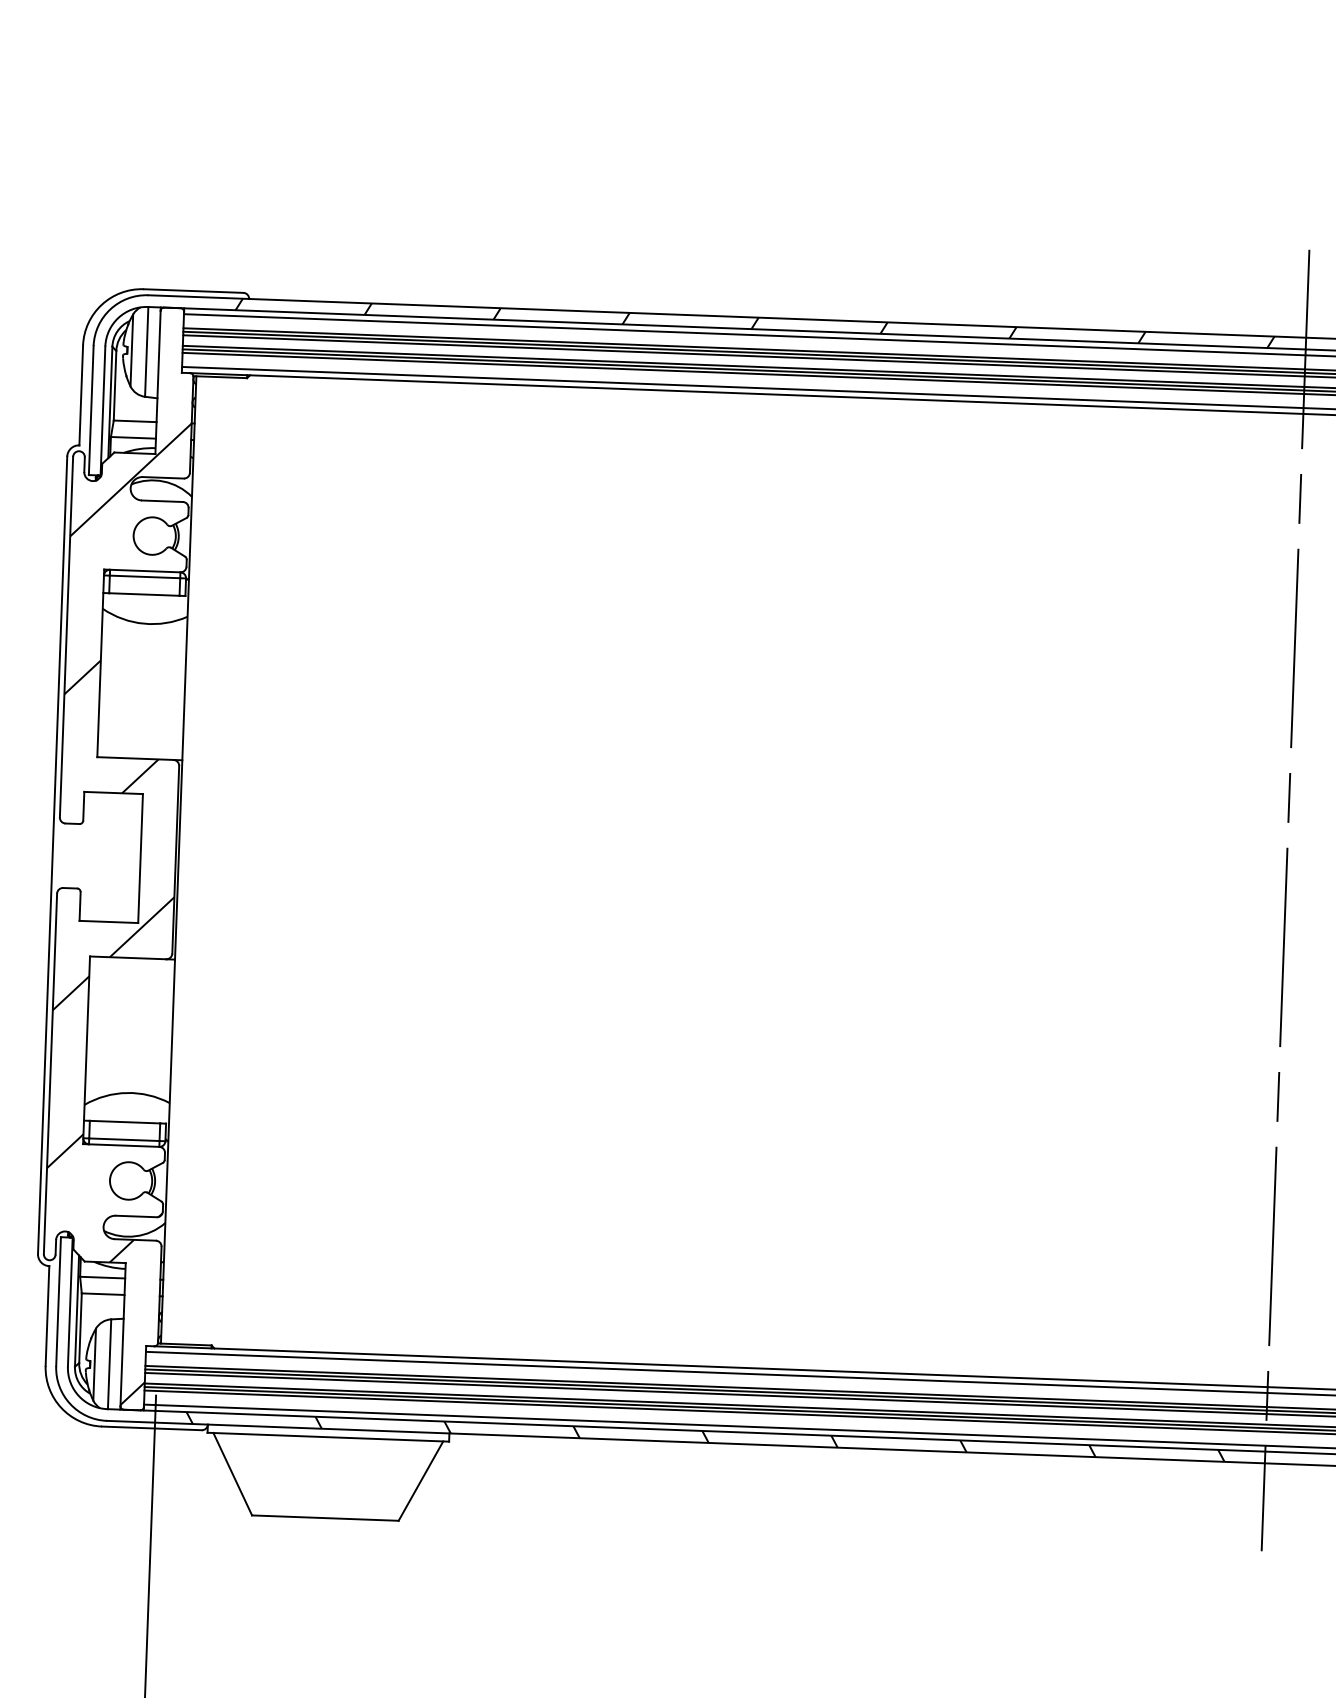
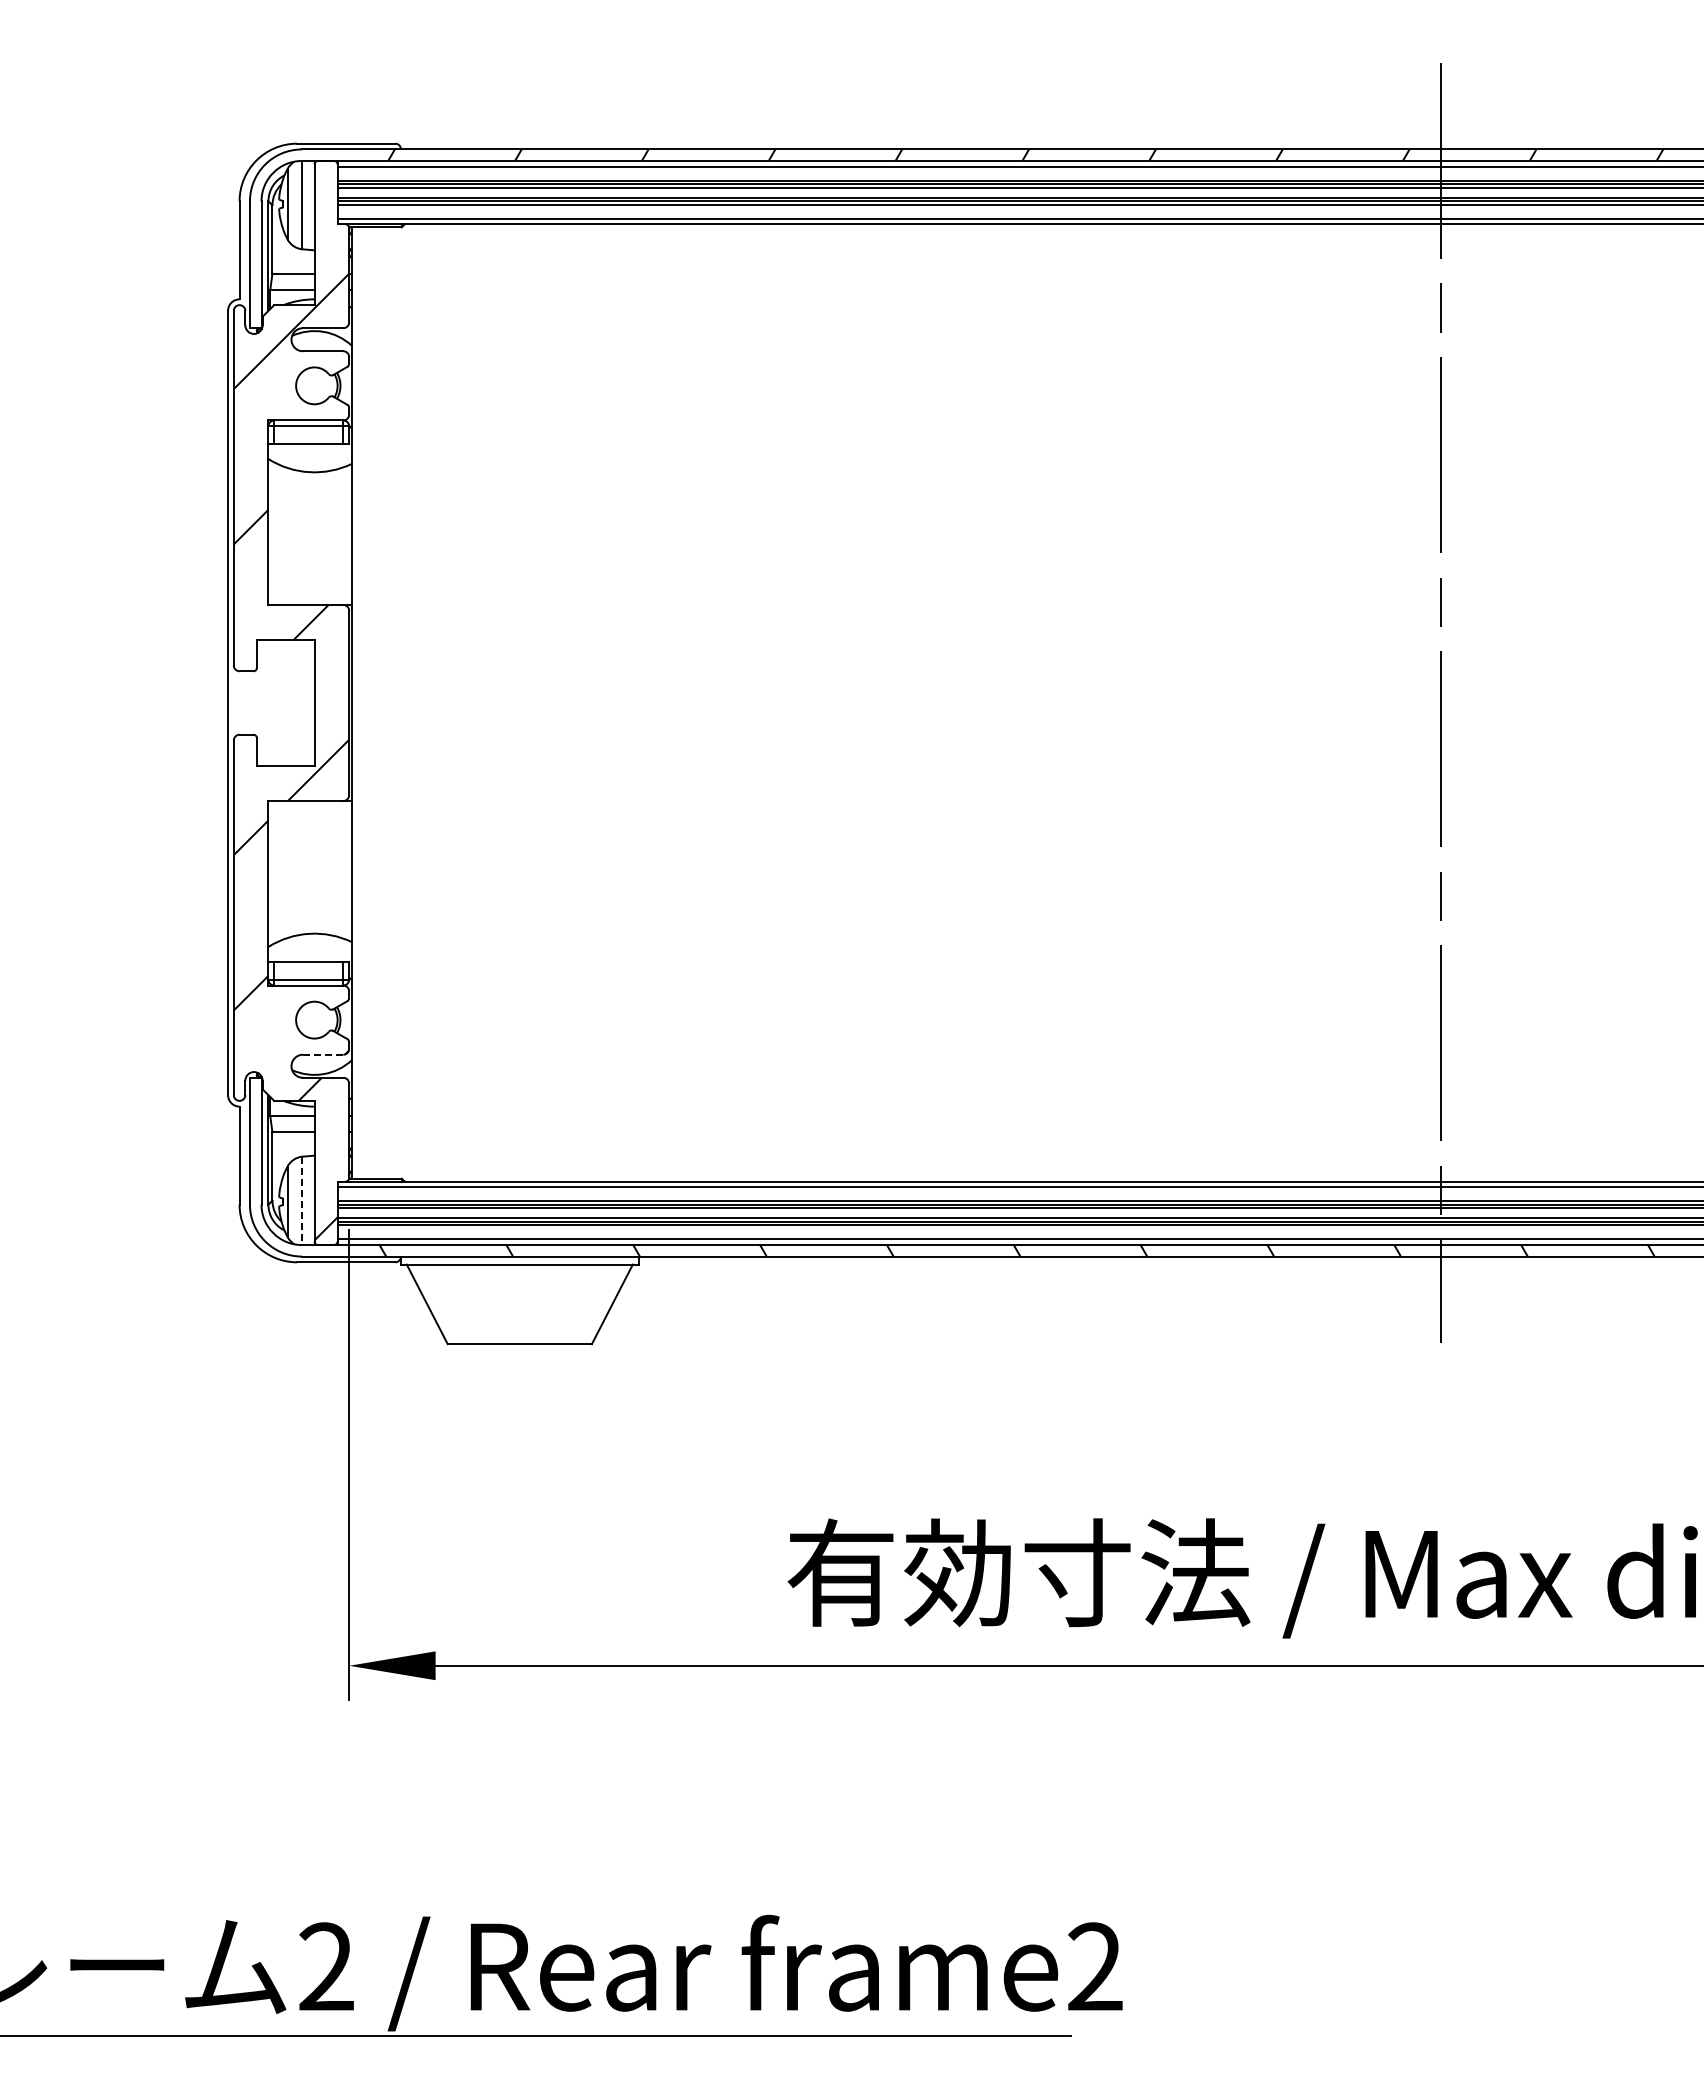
line: (136, 1216) -> (323, 1054), solid -> dashed
line: (109, 1364) -> (302, 1201), solid -> dashed

